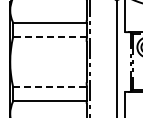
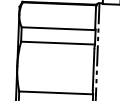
line: (50, 37) -> (58, 43), dashed -> solid
line: (50, 86) -> (56, 92), dashed -> solid

